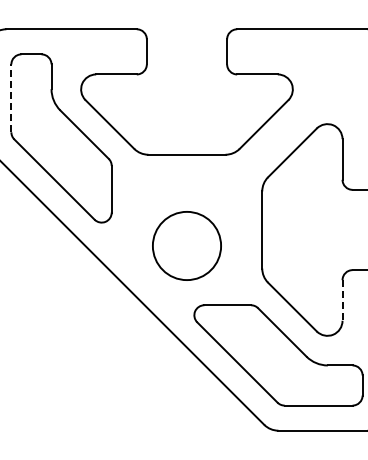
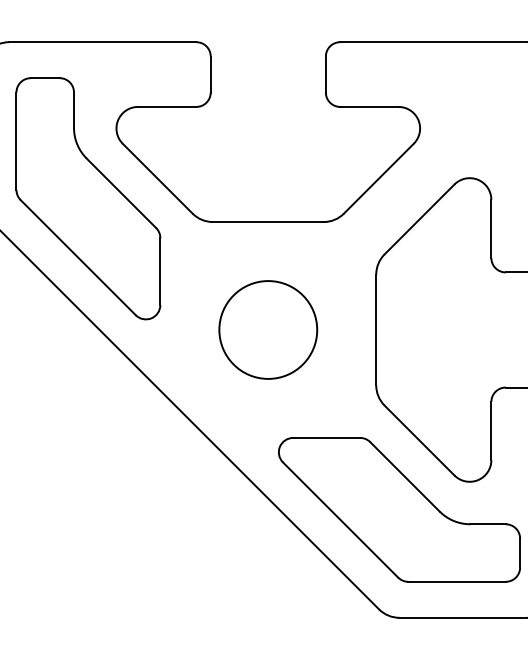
line: (11, 98) -> (16, 141), dashed -> solid
circle: (186, 245) -> (267, 329), moved
line: (342, 300) -> (491, 431), dashed -> solid

